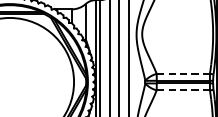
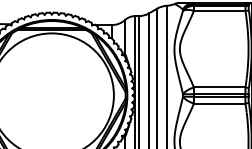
line: (183, 73) -> (219, 87), dashed -> solid
line: (183, 90) -> (219, 103), dashed -> solid

